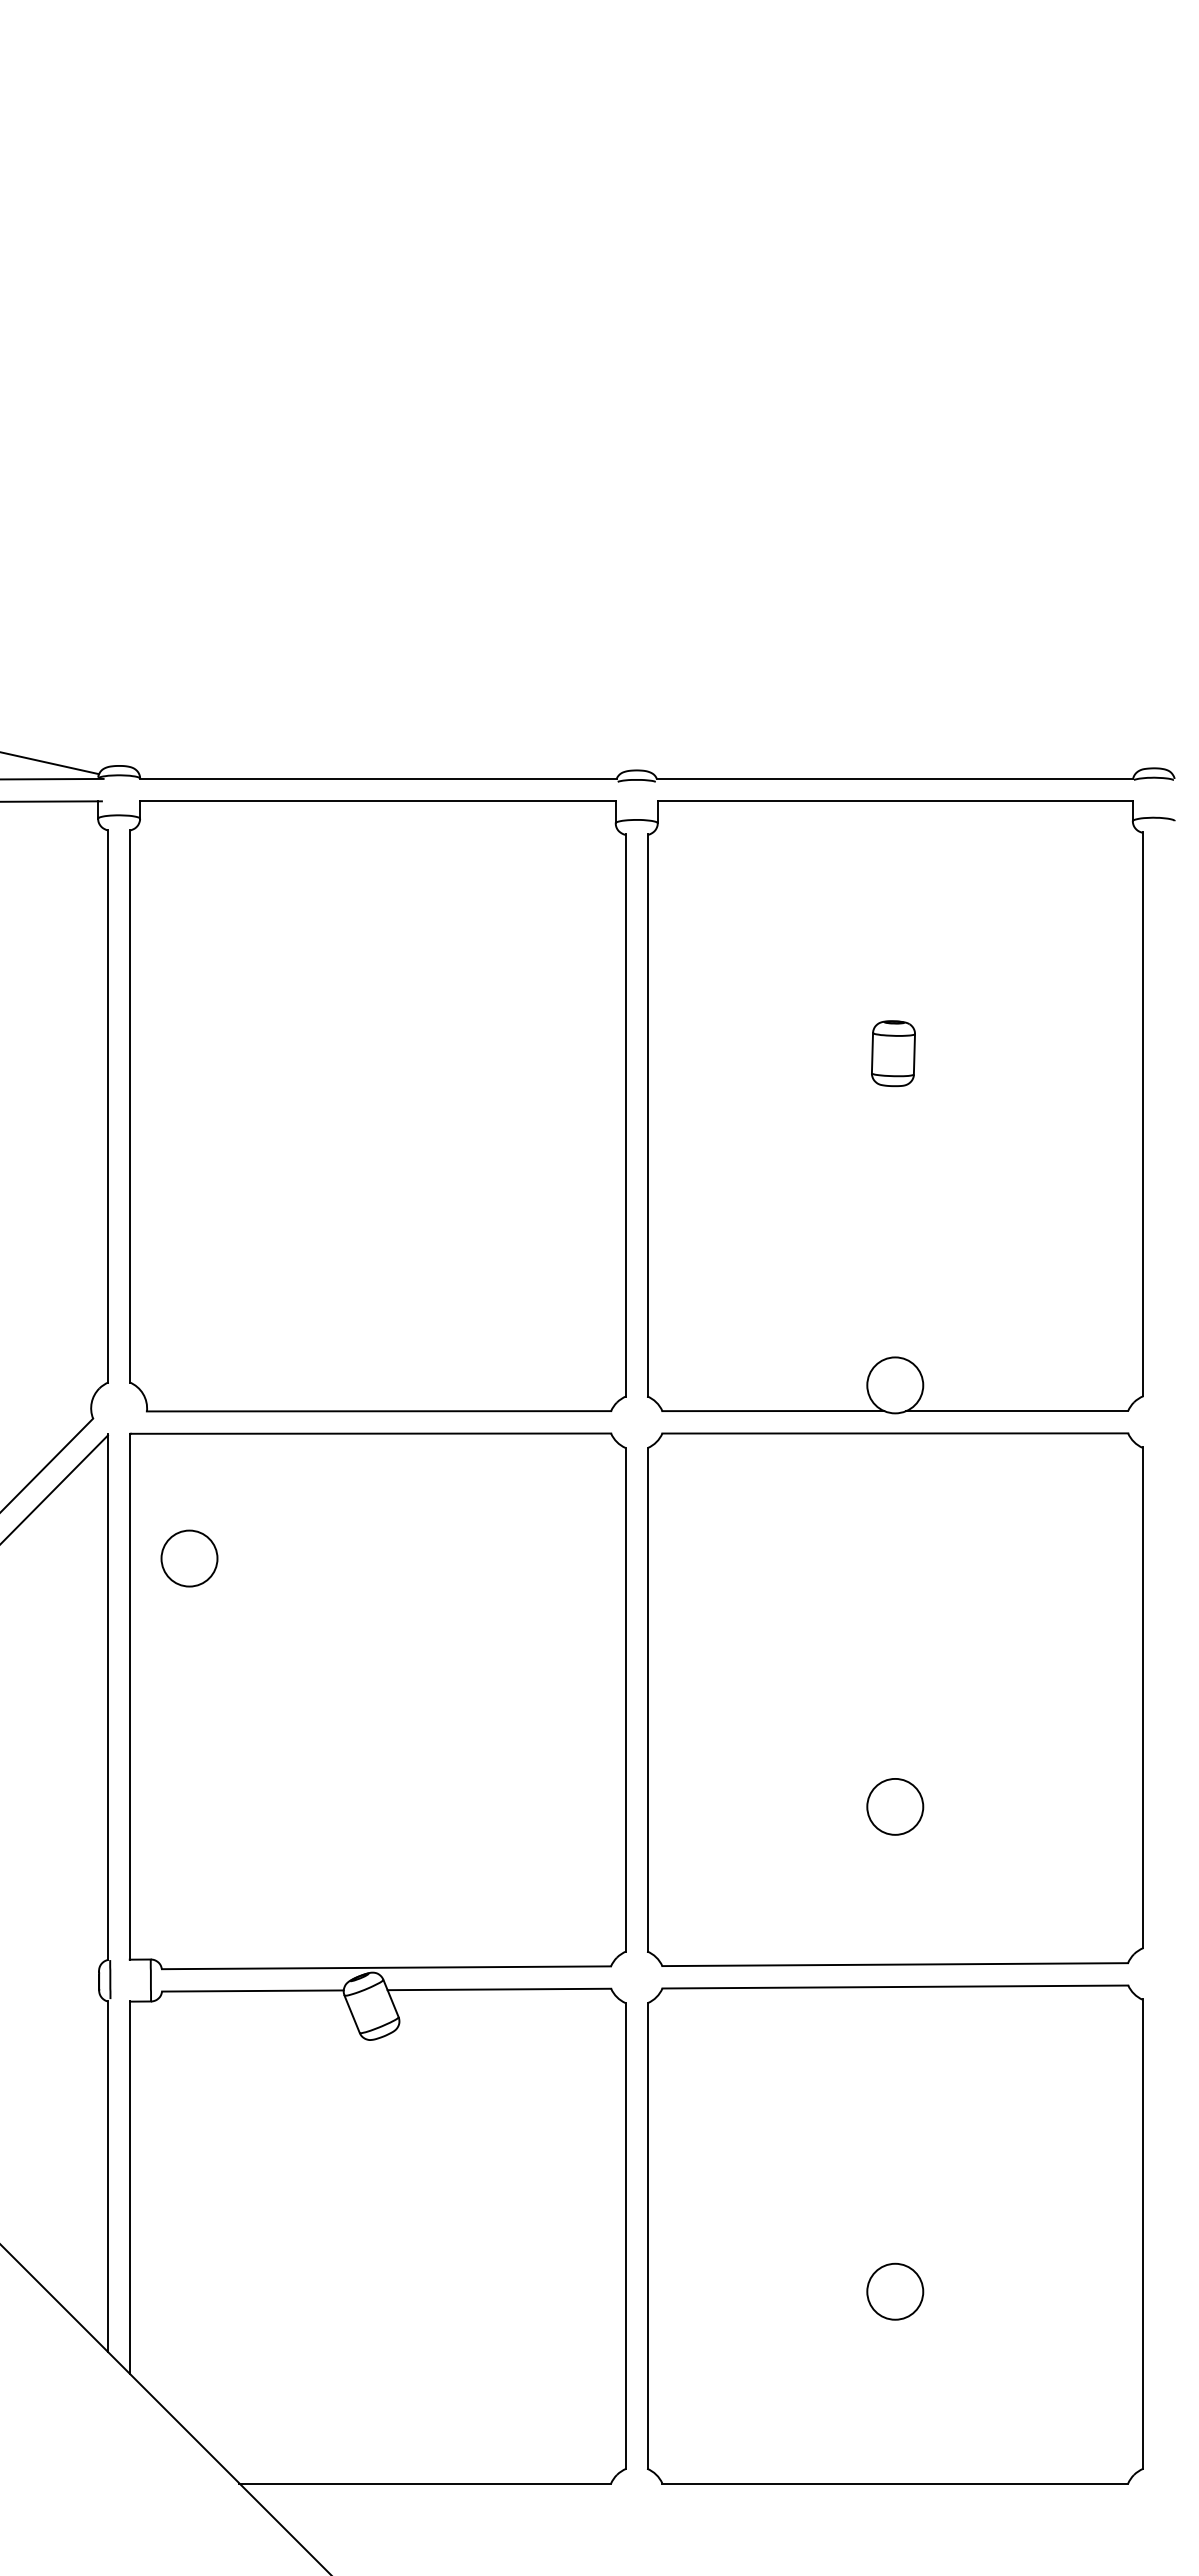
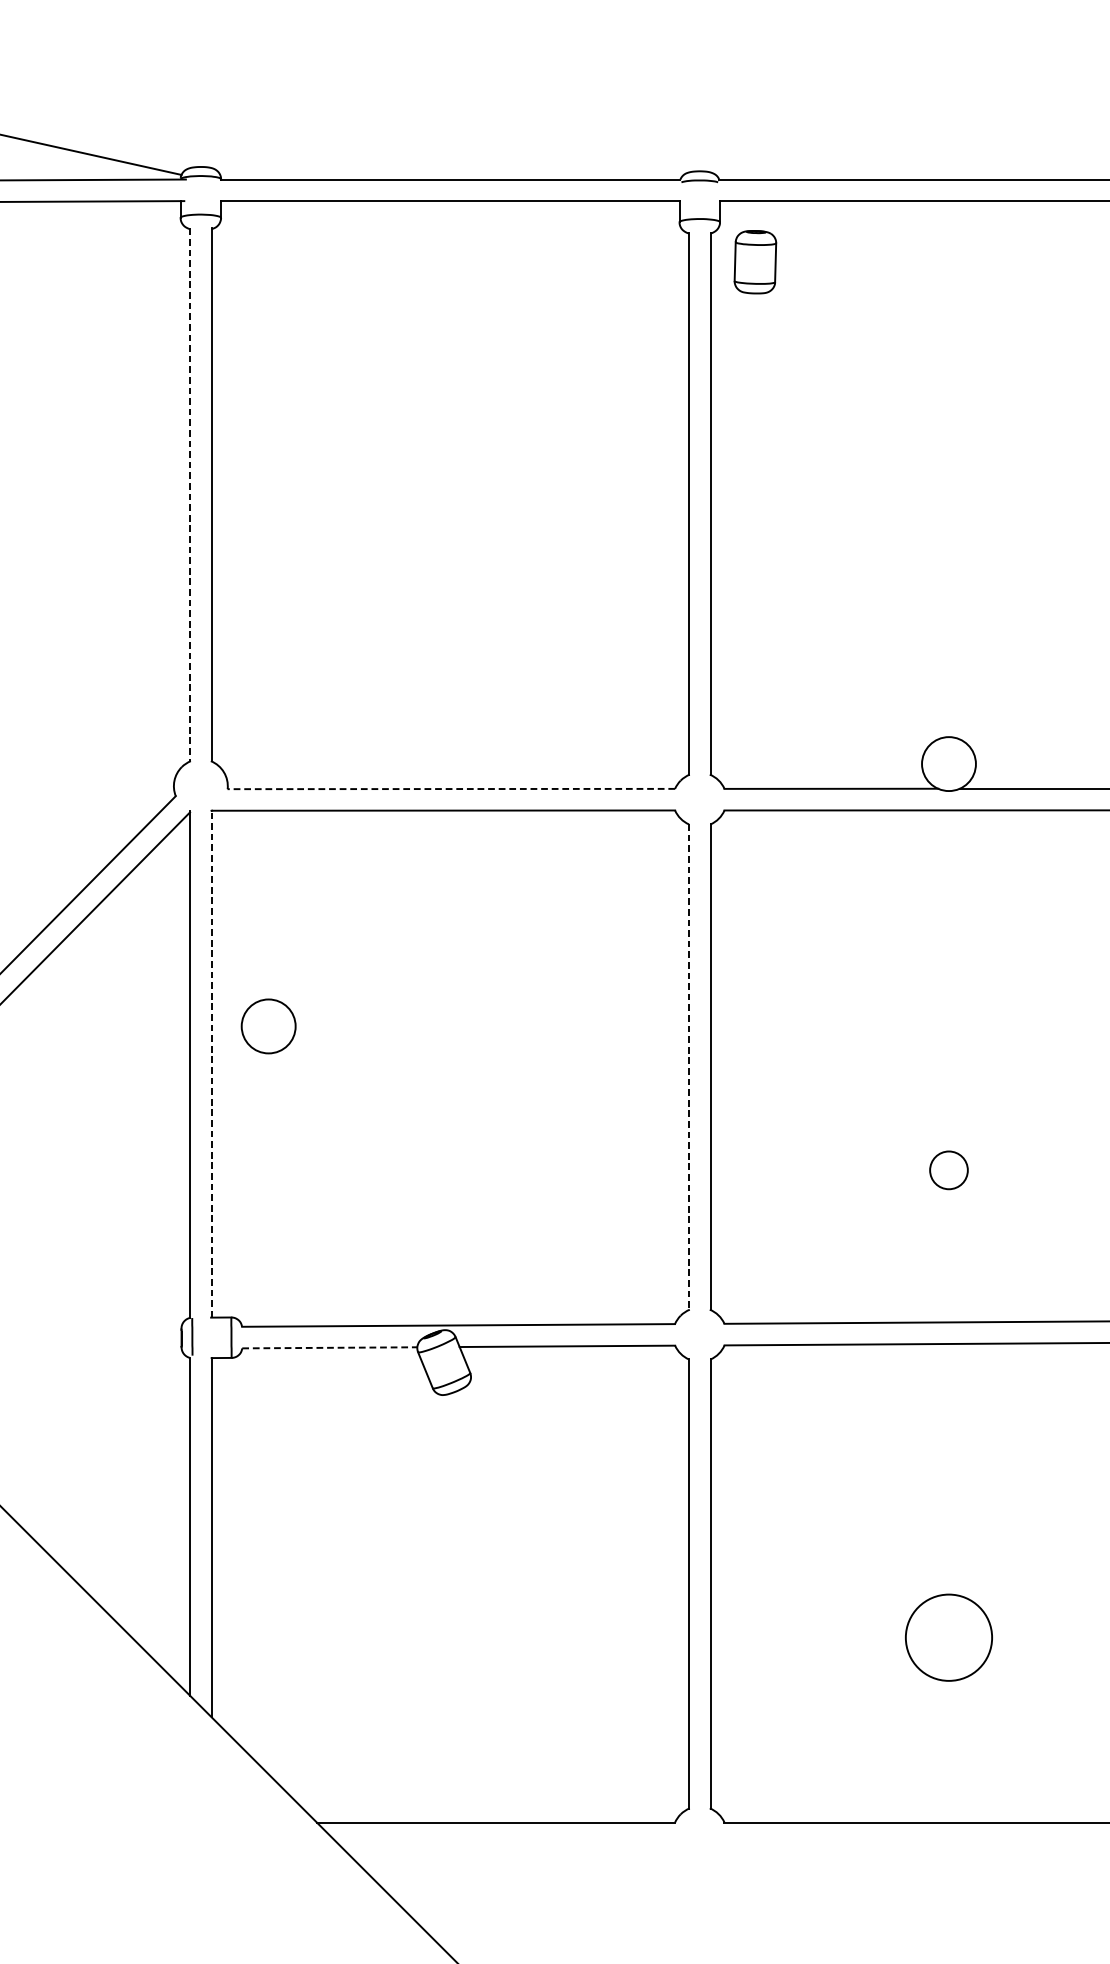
part: (893, 1053) -> (755, 261), moved
line: (107, 1106) -> (189, 495), solid -> dashed
line: (378, 1411) -> (450, 789), solid -> dashed
circle: (189, 1558) -> (268, 1026), moved
line: (130, 1696) -> (211, 1063), solid -> dashed
line: (625, 1700) -> (688, 1067), solid -> dashed
circle: (895, 1806) -> (949, 1169), size x0.7
line: (252, 1991) -> (329, 1348), solid -> dashed
circle: (895, 2291) -> (949, 1637), size x1.6

